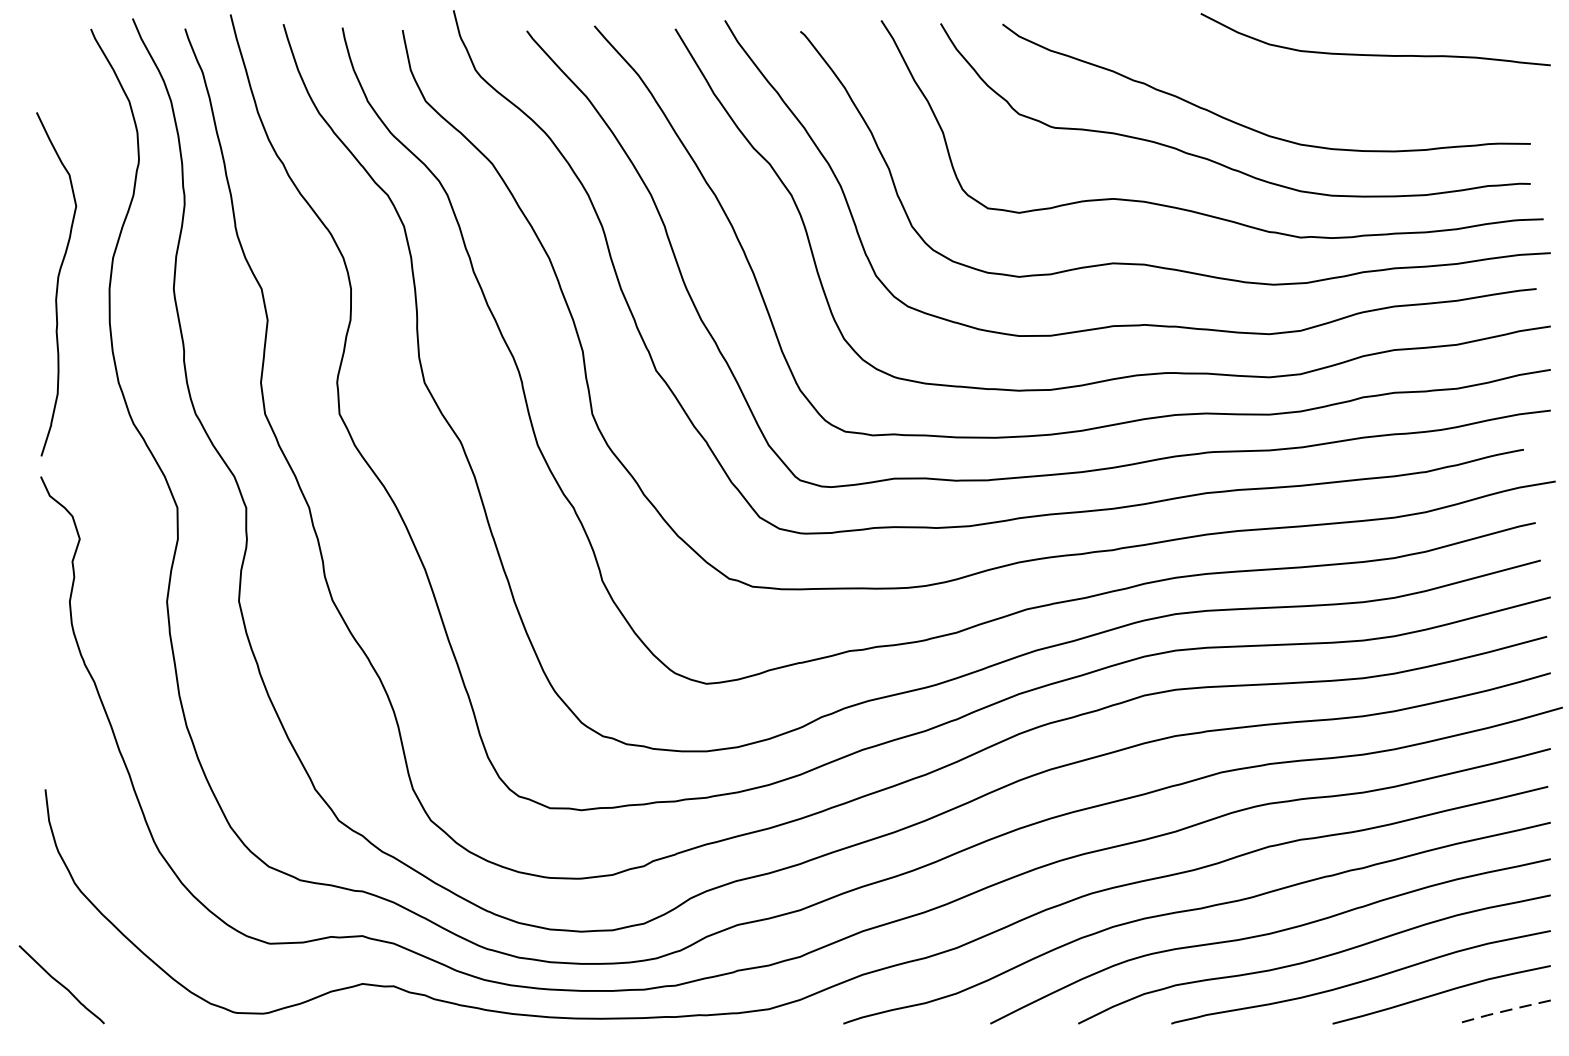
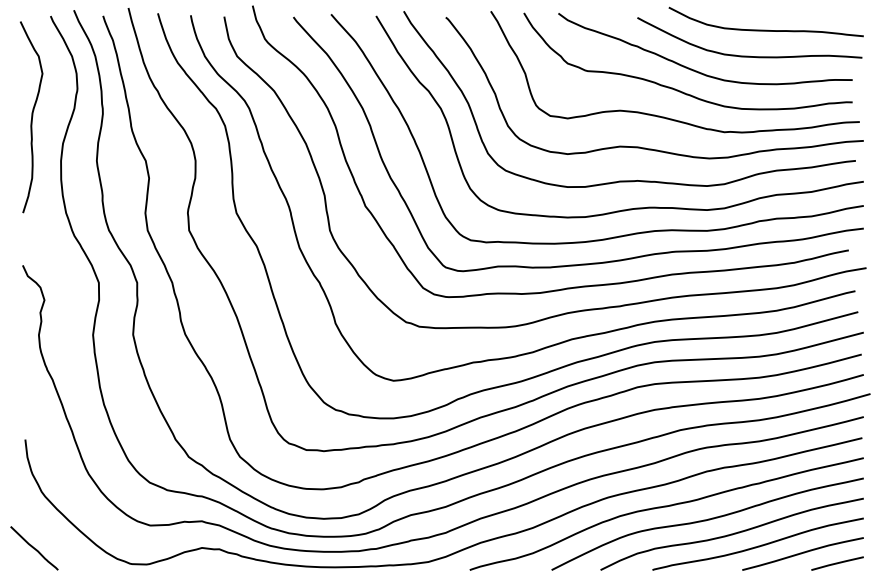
curve: (1345, 99) -> (749, 55), added
curve: (56, 284) -> (31, 117), moved
line: (1503, 1011) -> (837, 563), dashed -> solid

